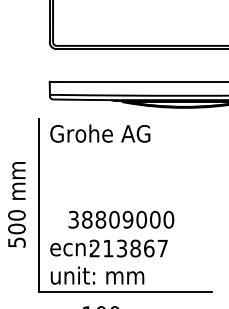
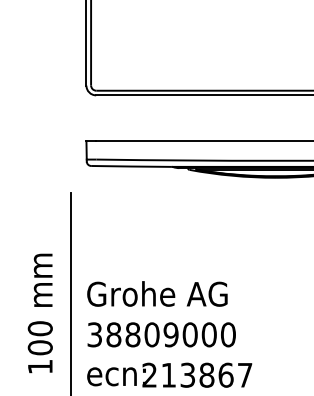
text: (100, 133) -> (157, 293), moved
text: (121, 219) -> (161, 334), moved
text: (16, 242) -> (39, 366), 500 -> 100

